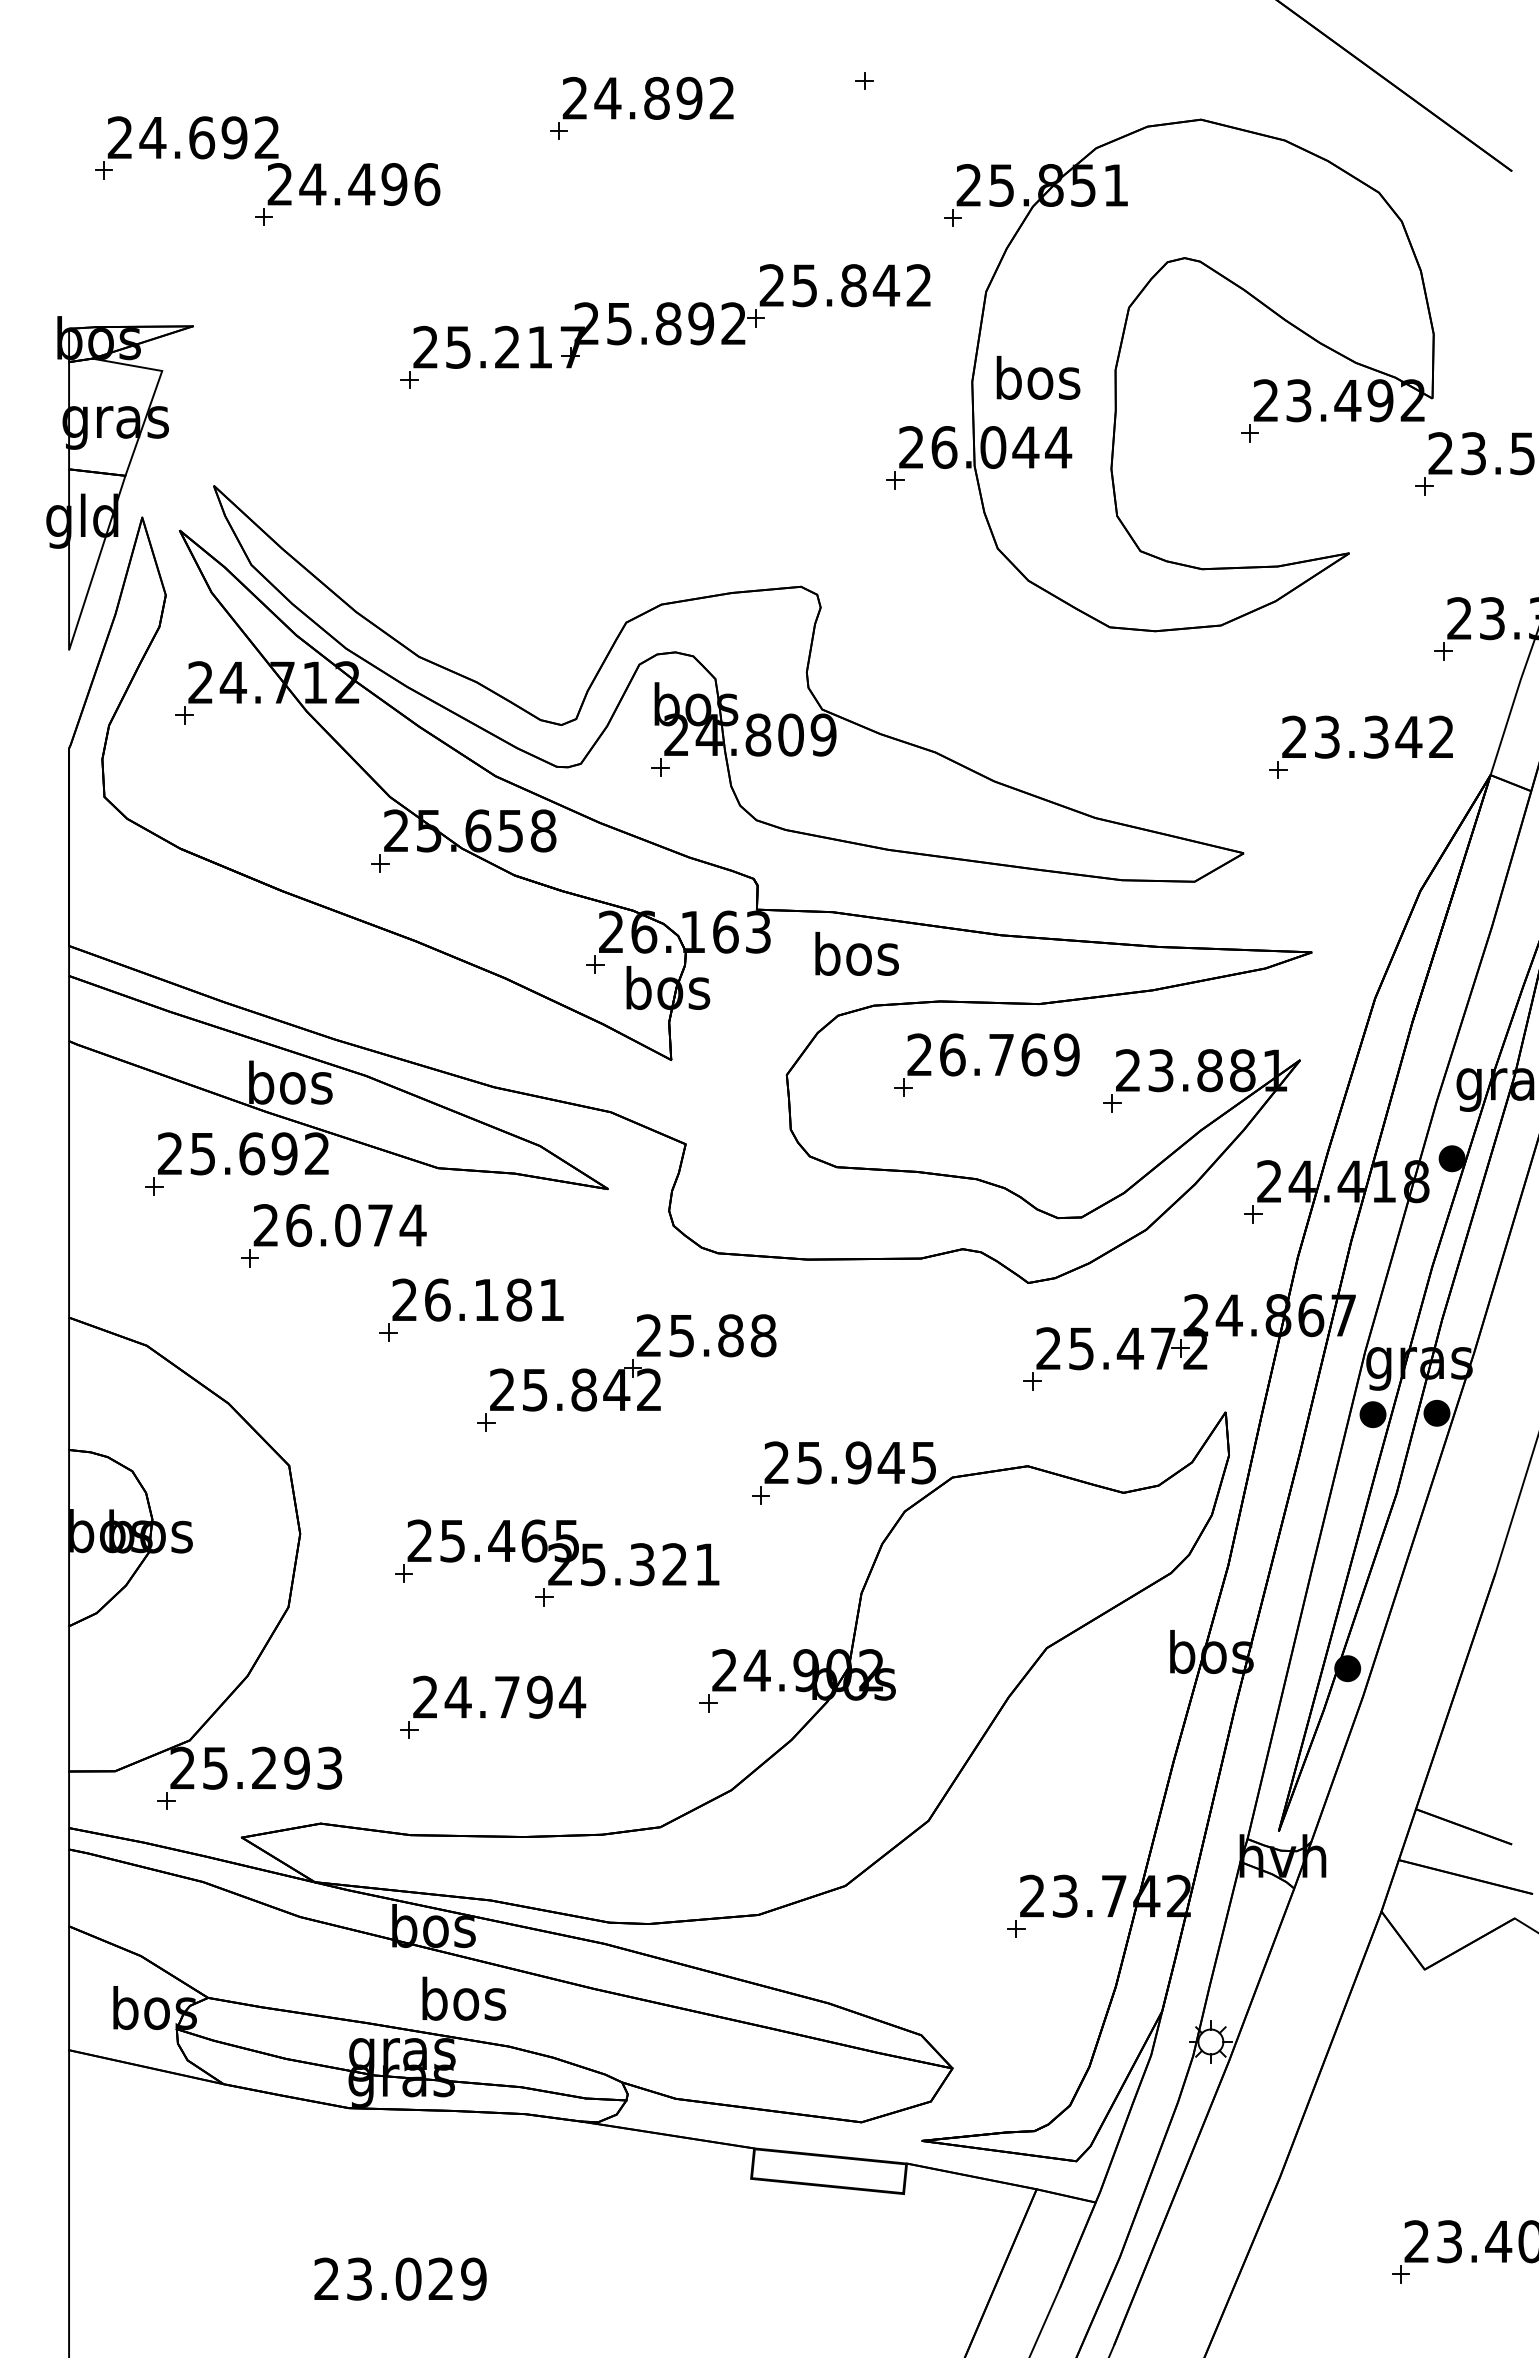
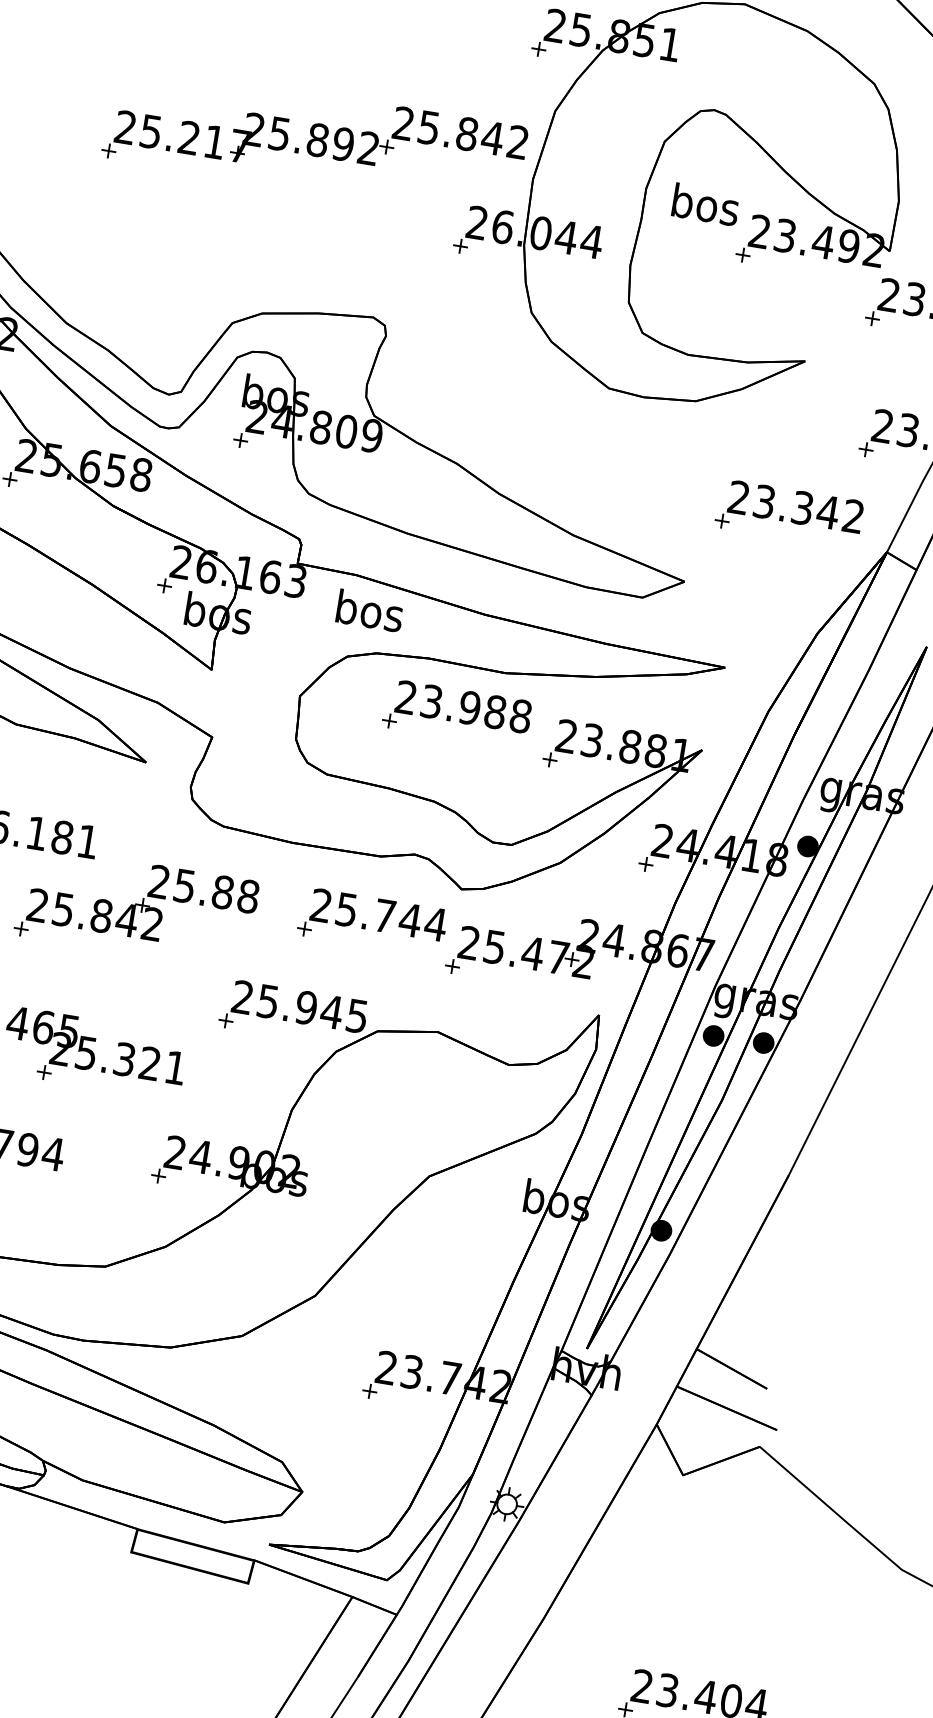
part: (665, 326) -> (315, 141), moved
text: (1038, 377) -> (706, 204), moved
text: (1009, 1054) -> (476, 708), 26.769 -> 23.988
part: (916, 1346) -> (366, 924), added

